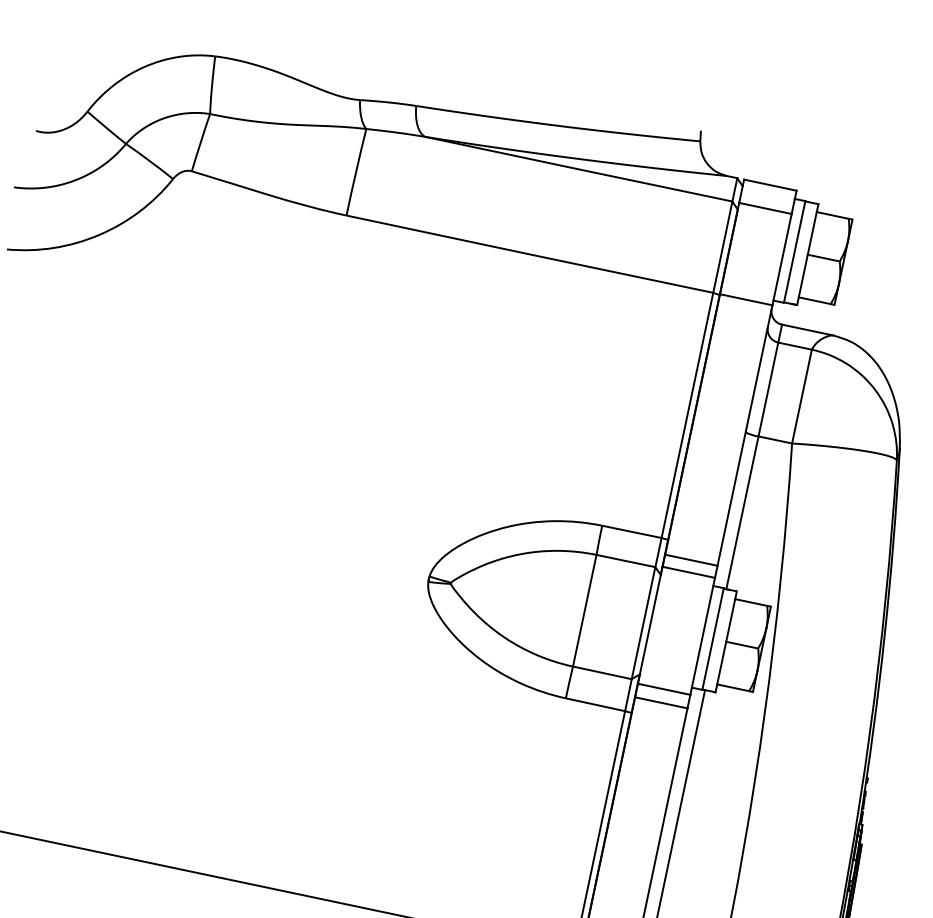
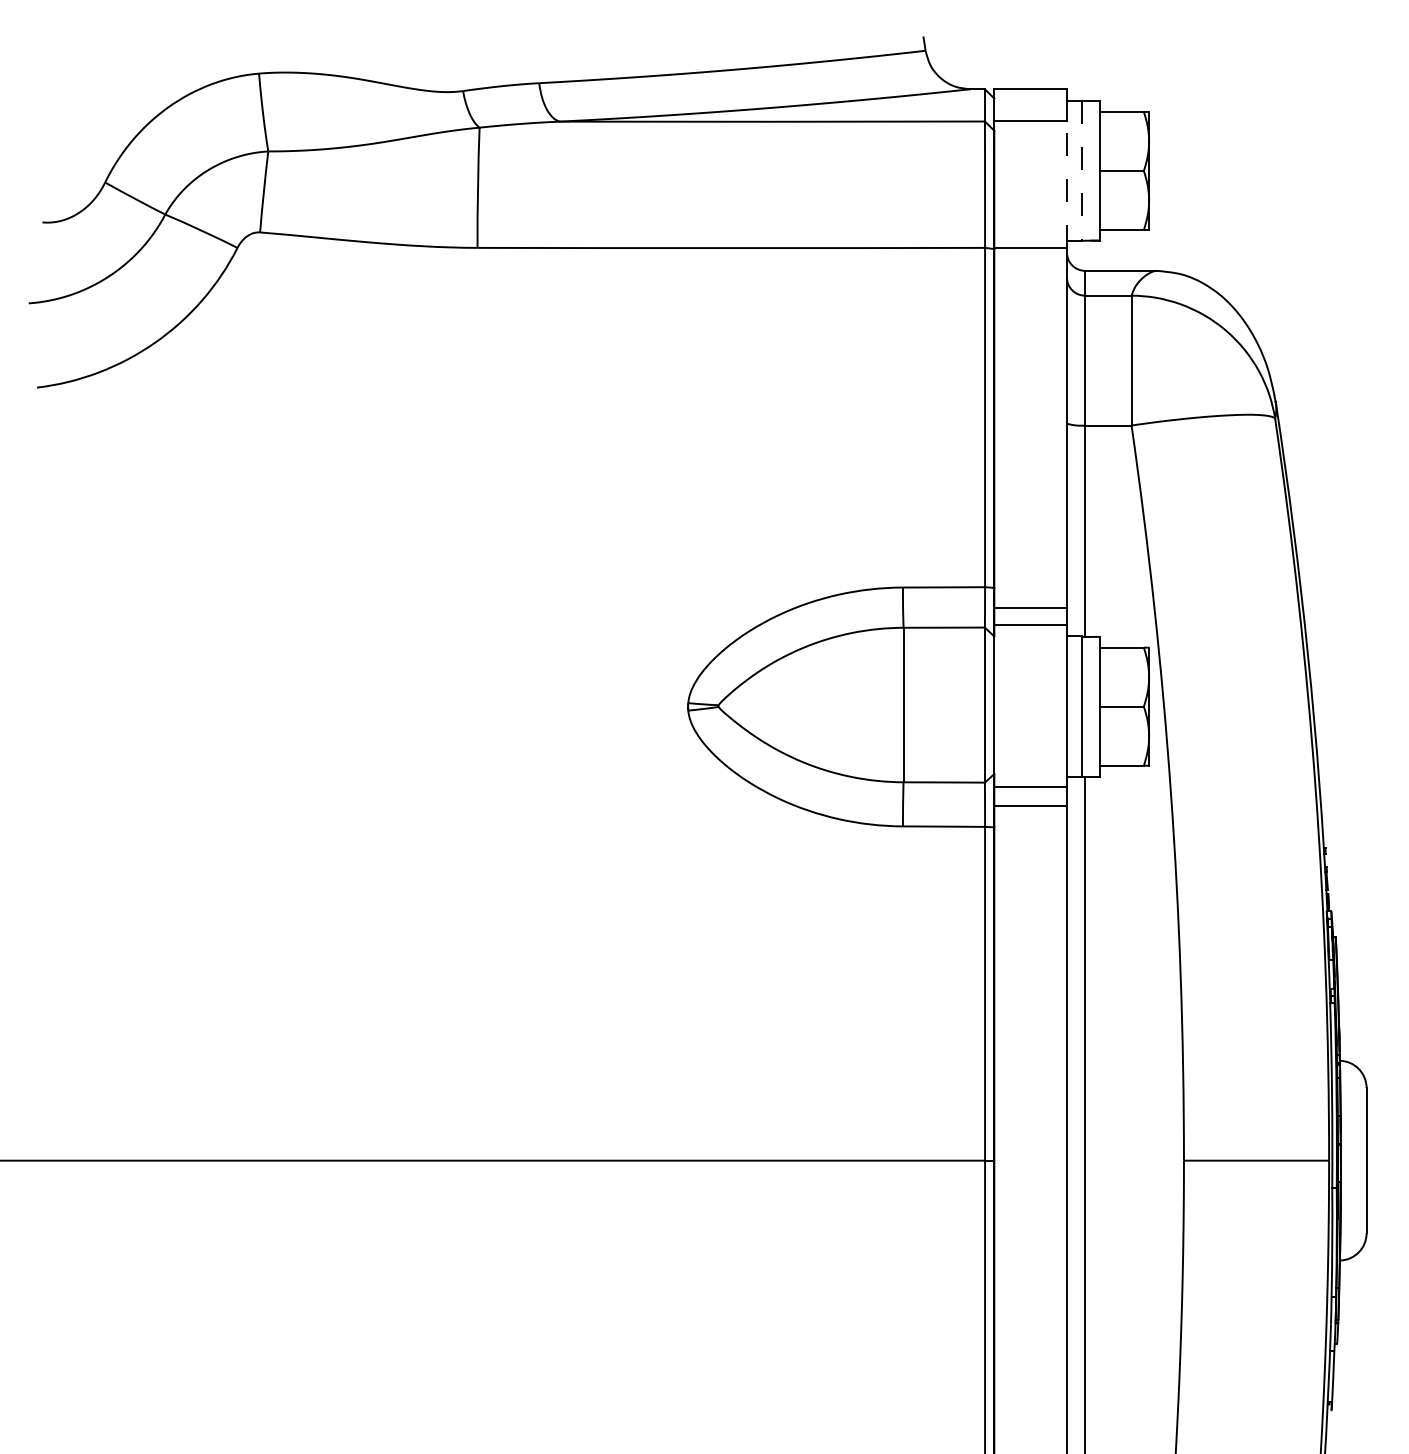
line: (794, 252) -> (1081, 171), solid -> dashed
line: (781, 259) -> (1066, 184), solid -> dashed

